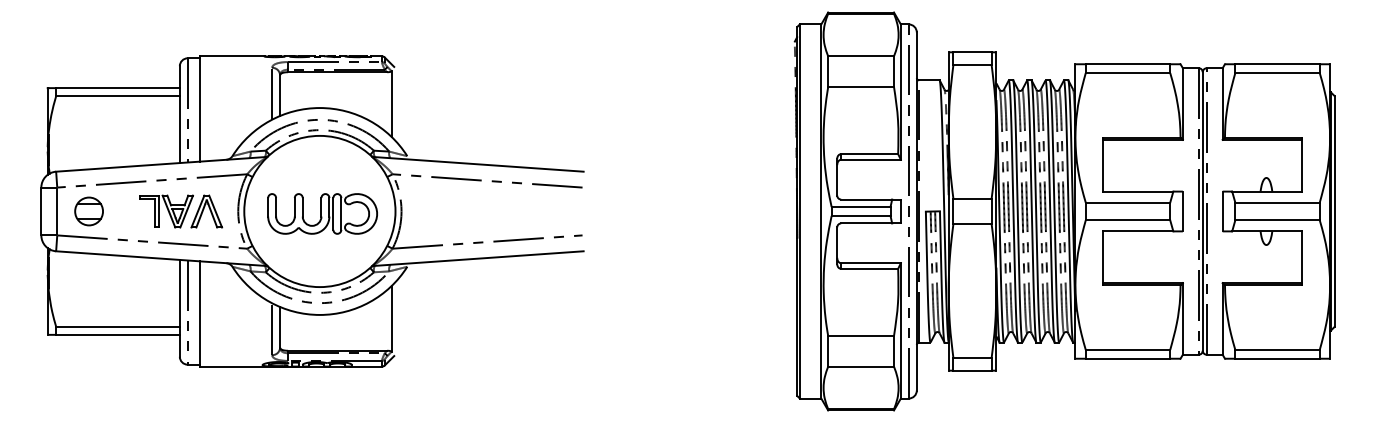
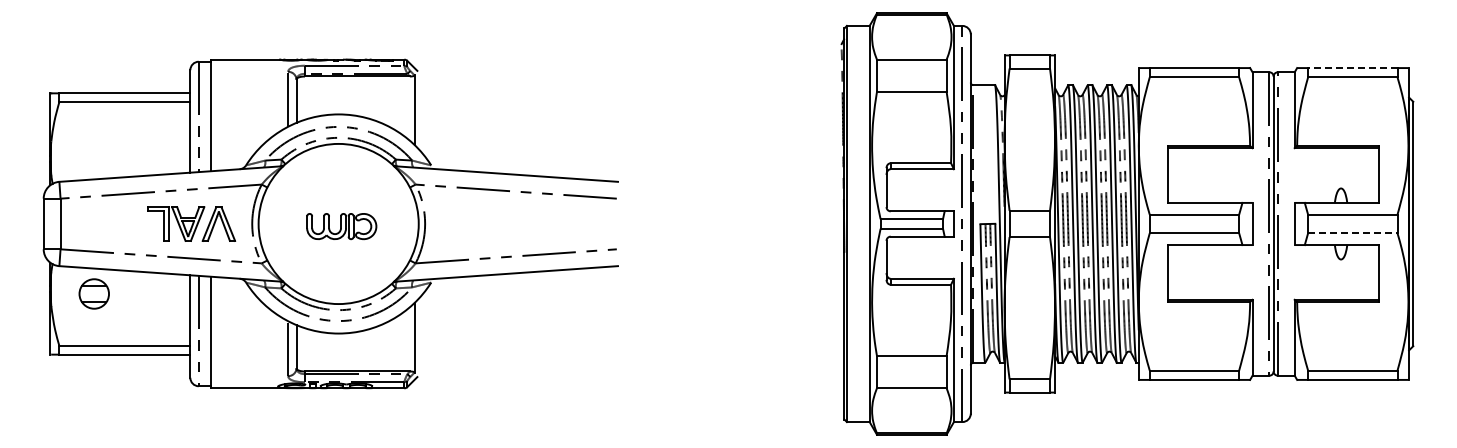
line: (1277, 64) -> (1352, 68), solid -> dashed
part: (88, 211) -> (93, 293), moved
part: (322, 213) -> (341, 226), size x0.6
line: (1277, 220) -> (1352, 233), solid -> dashed

